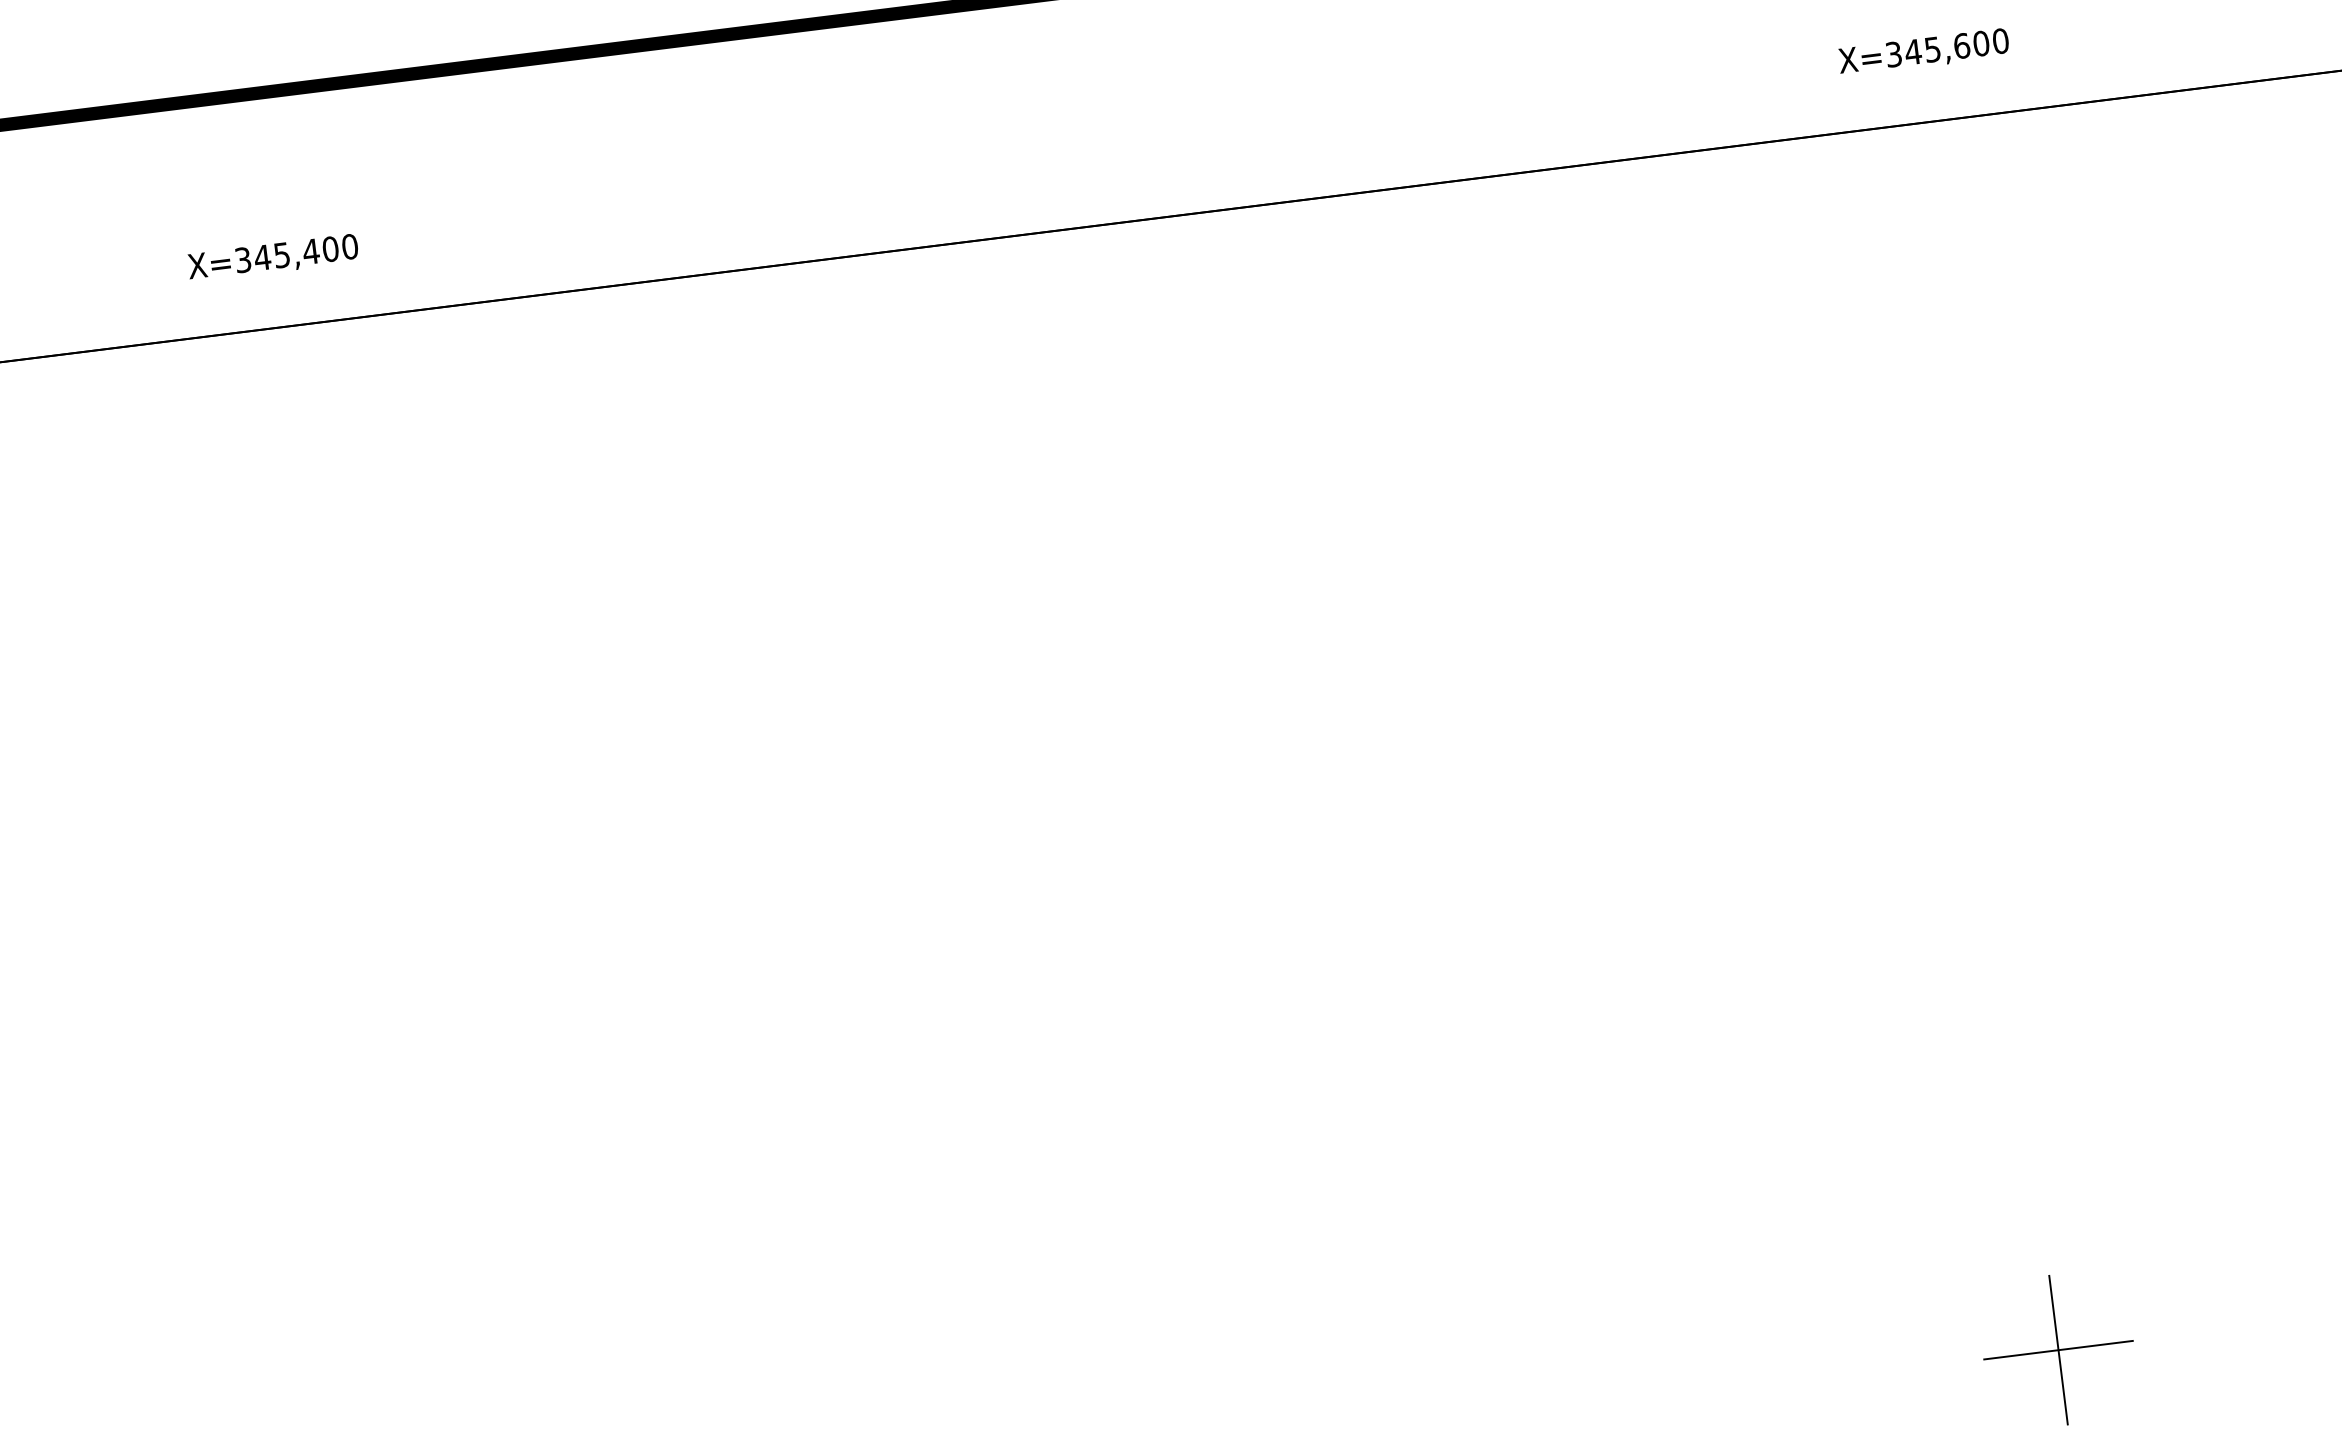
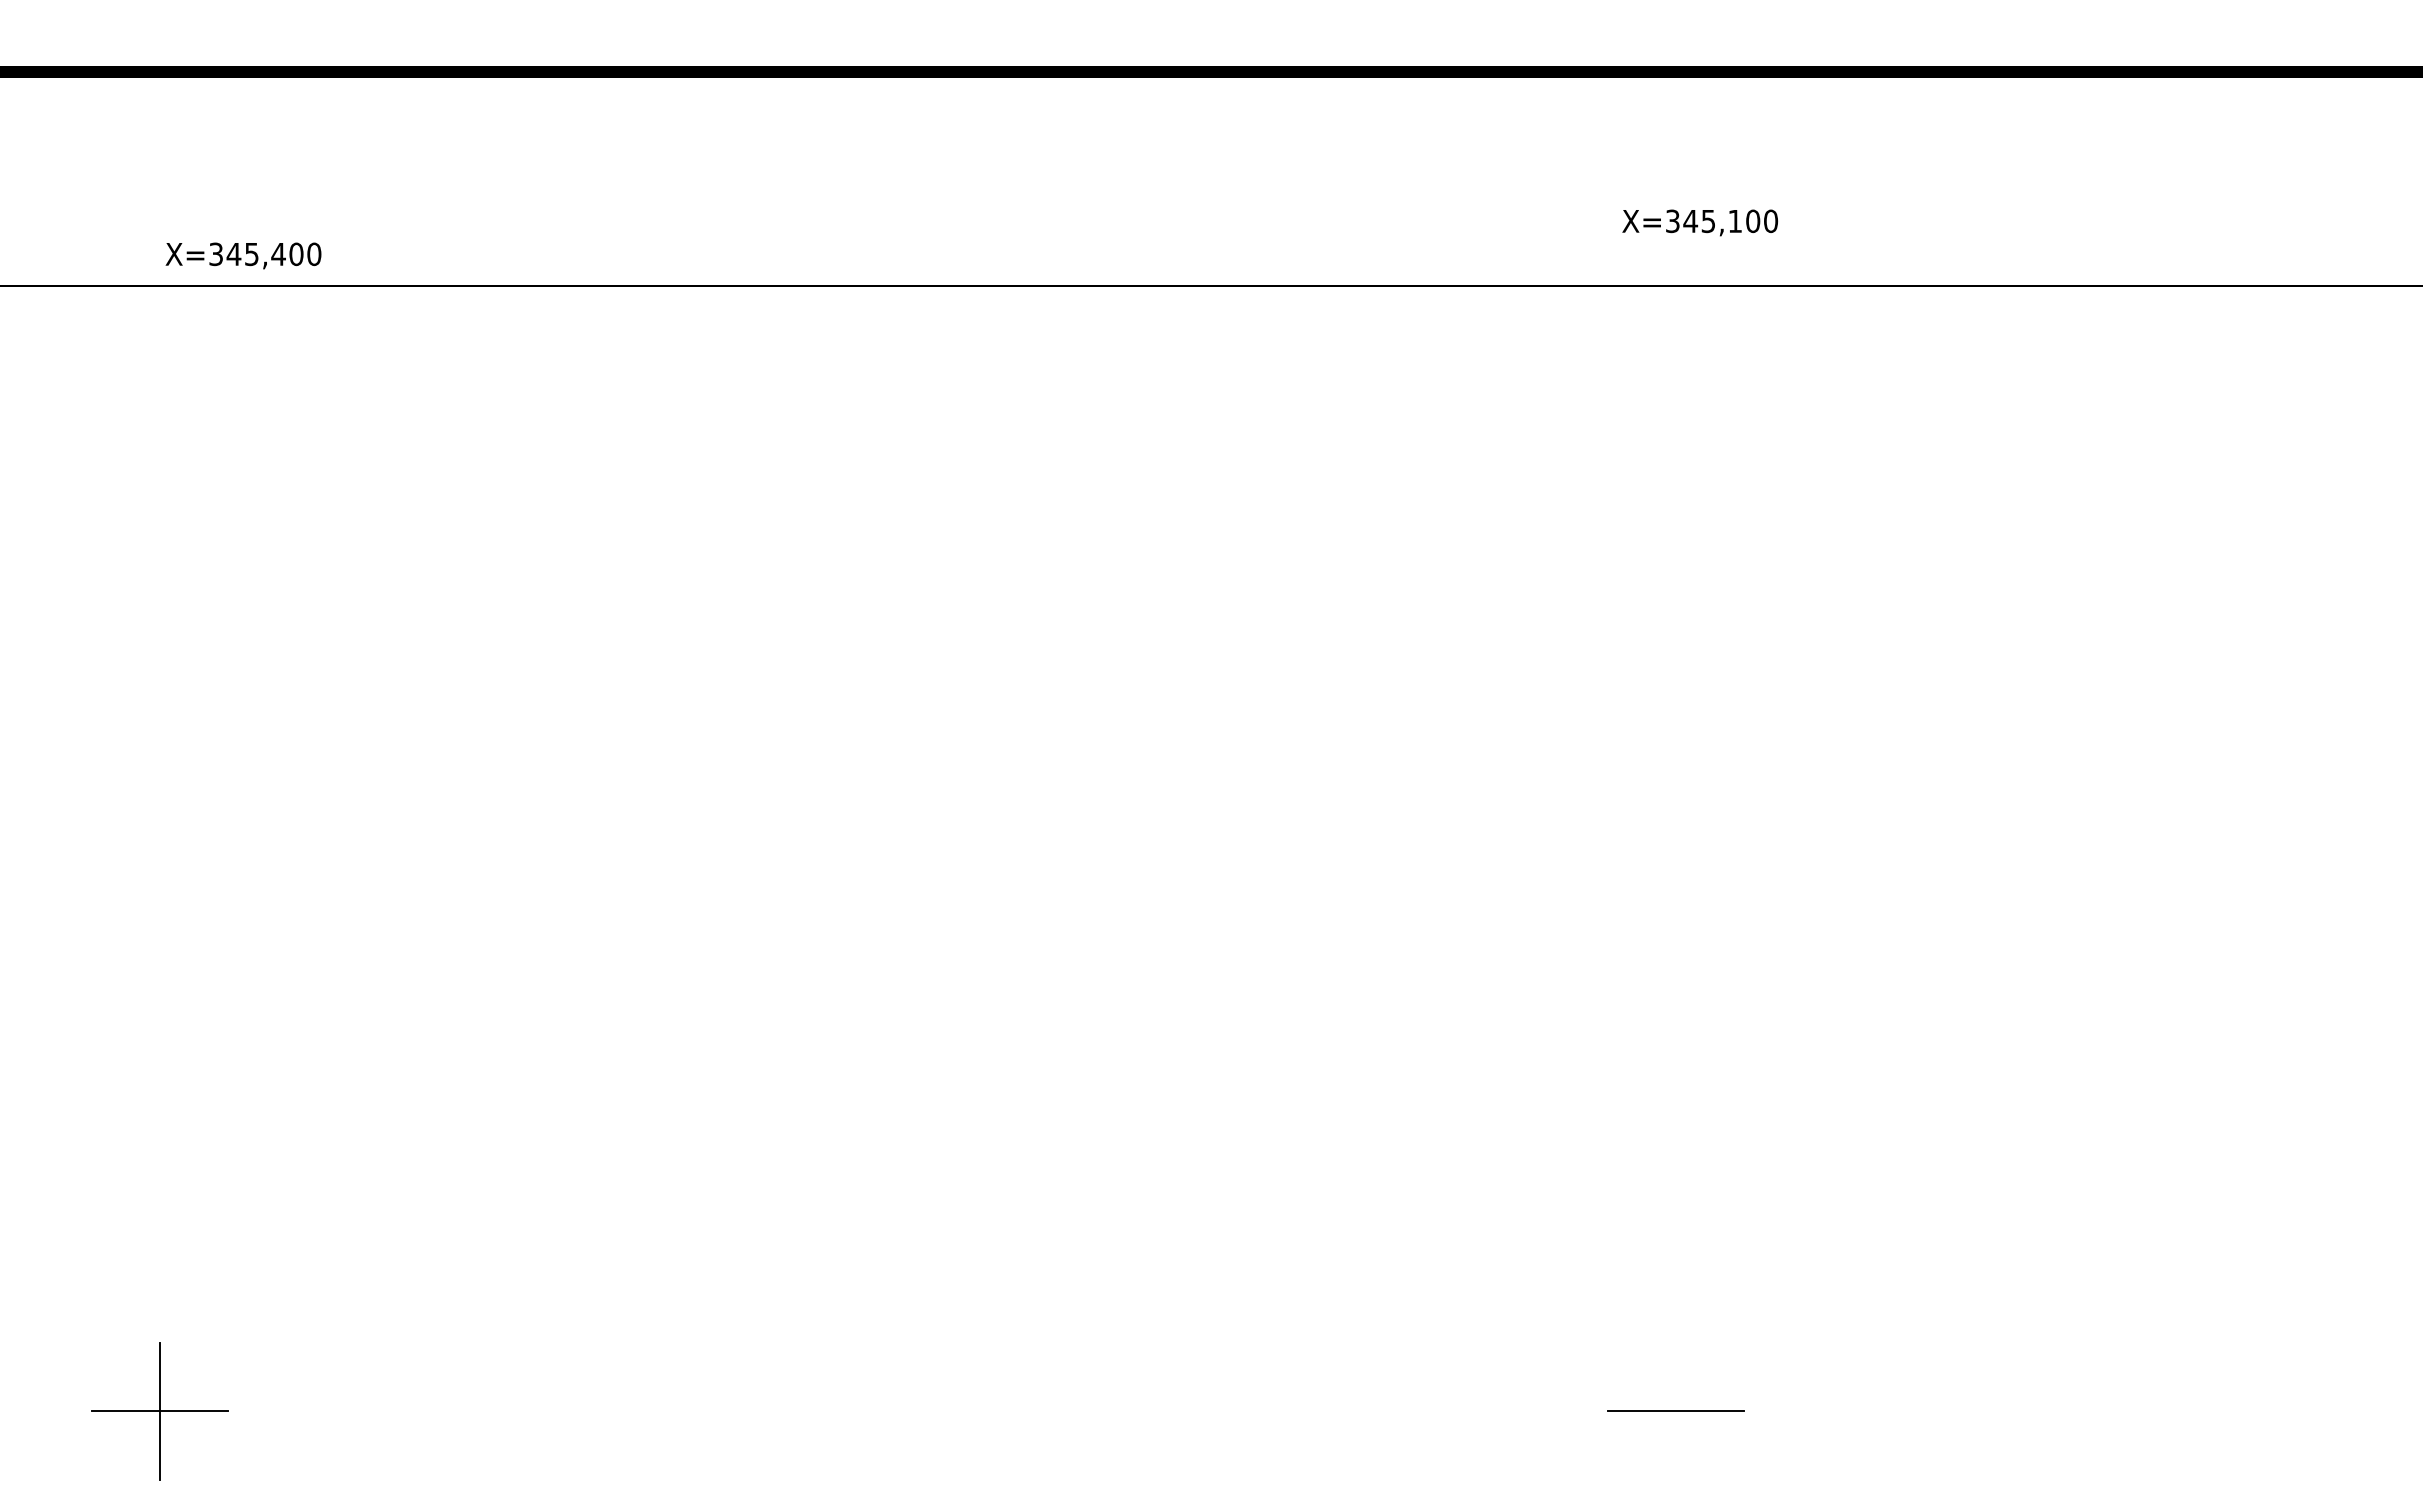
text: (1962, 46) -> (1735, 221), X=345,600 -> X=345,100
text: (273, 257) -> (243, 255), moved
line: (2058, 1350) -> (1675, 1411), removed

